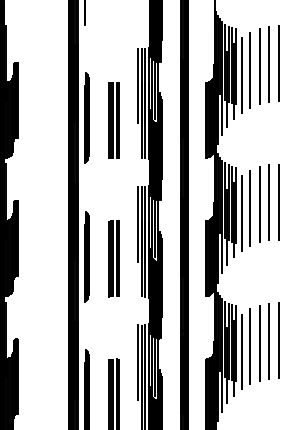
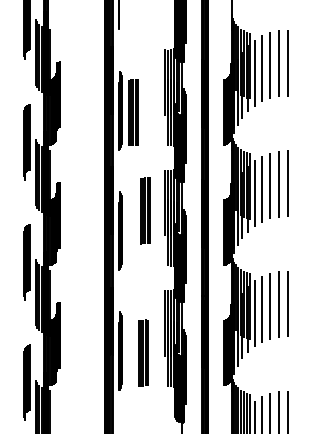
part: (113, 120) -> (133, 112), moved
part: (113, 258) -> (145, 210), moved

